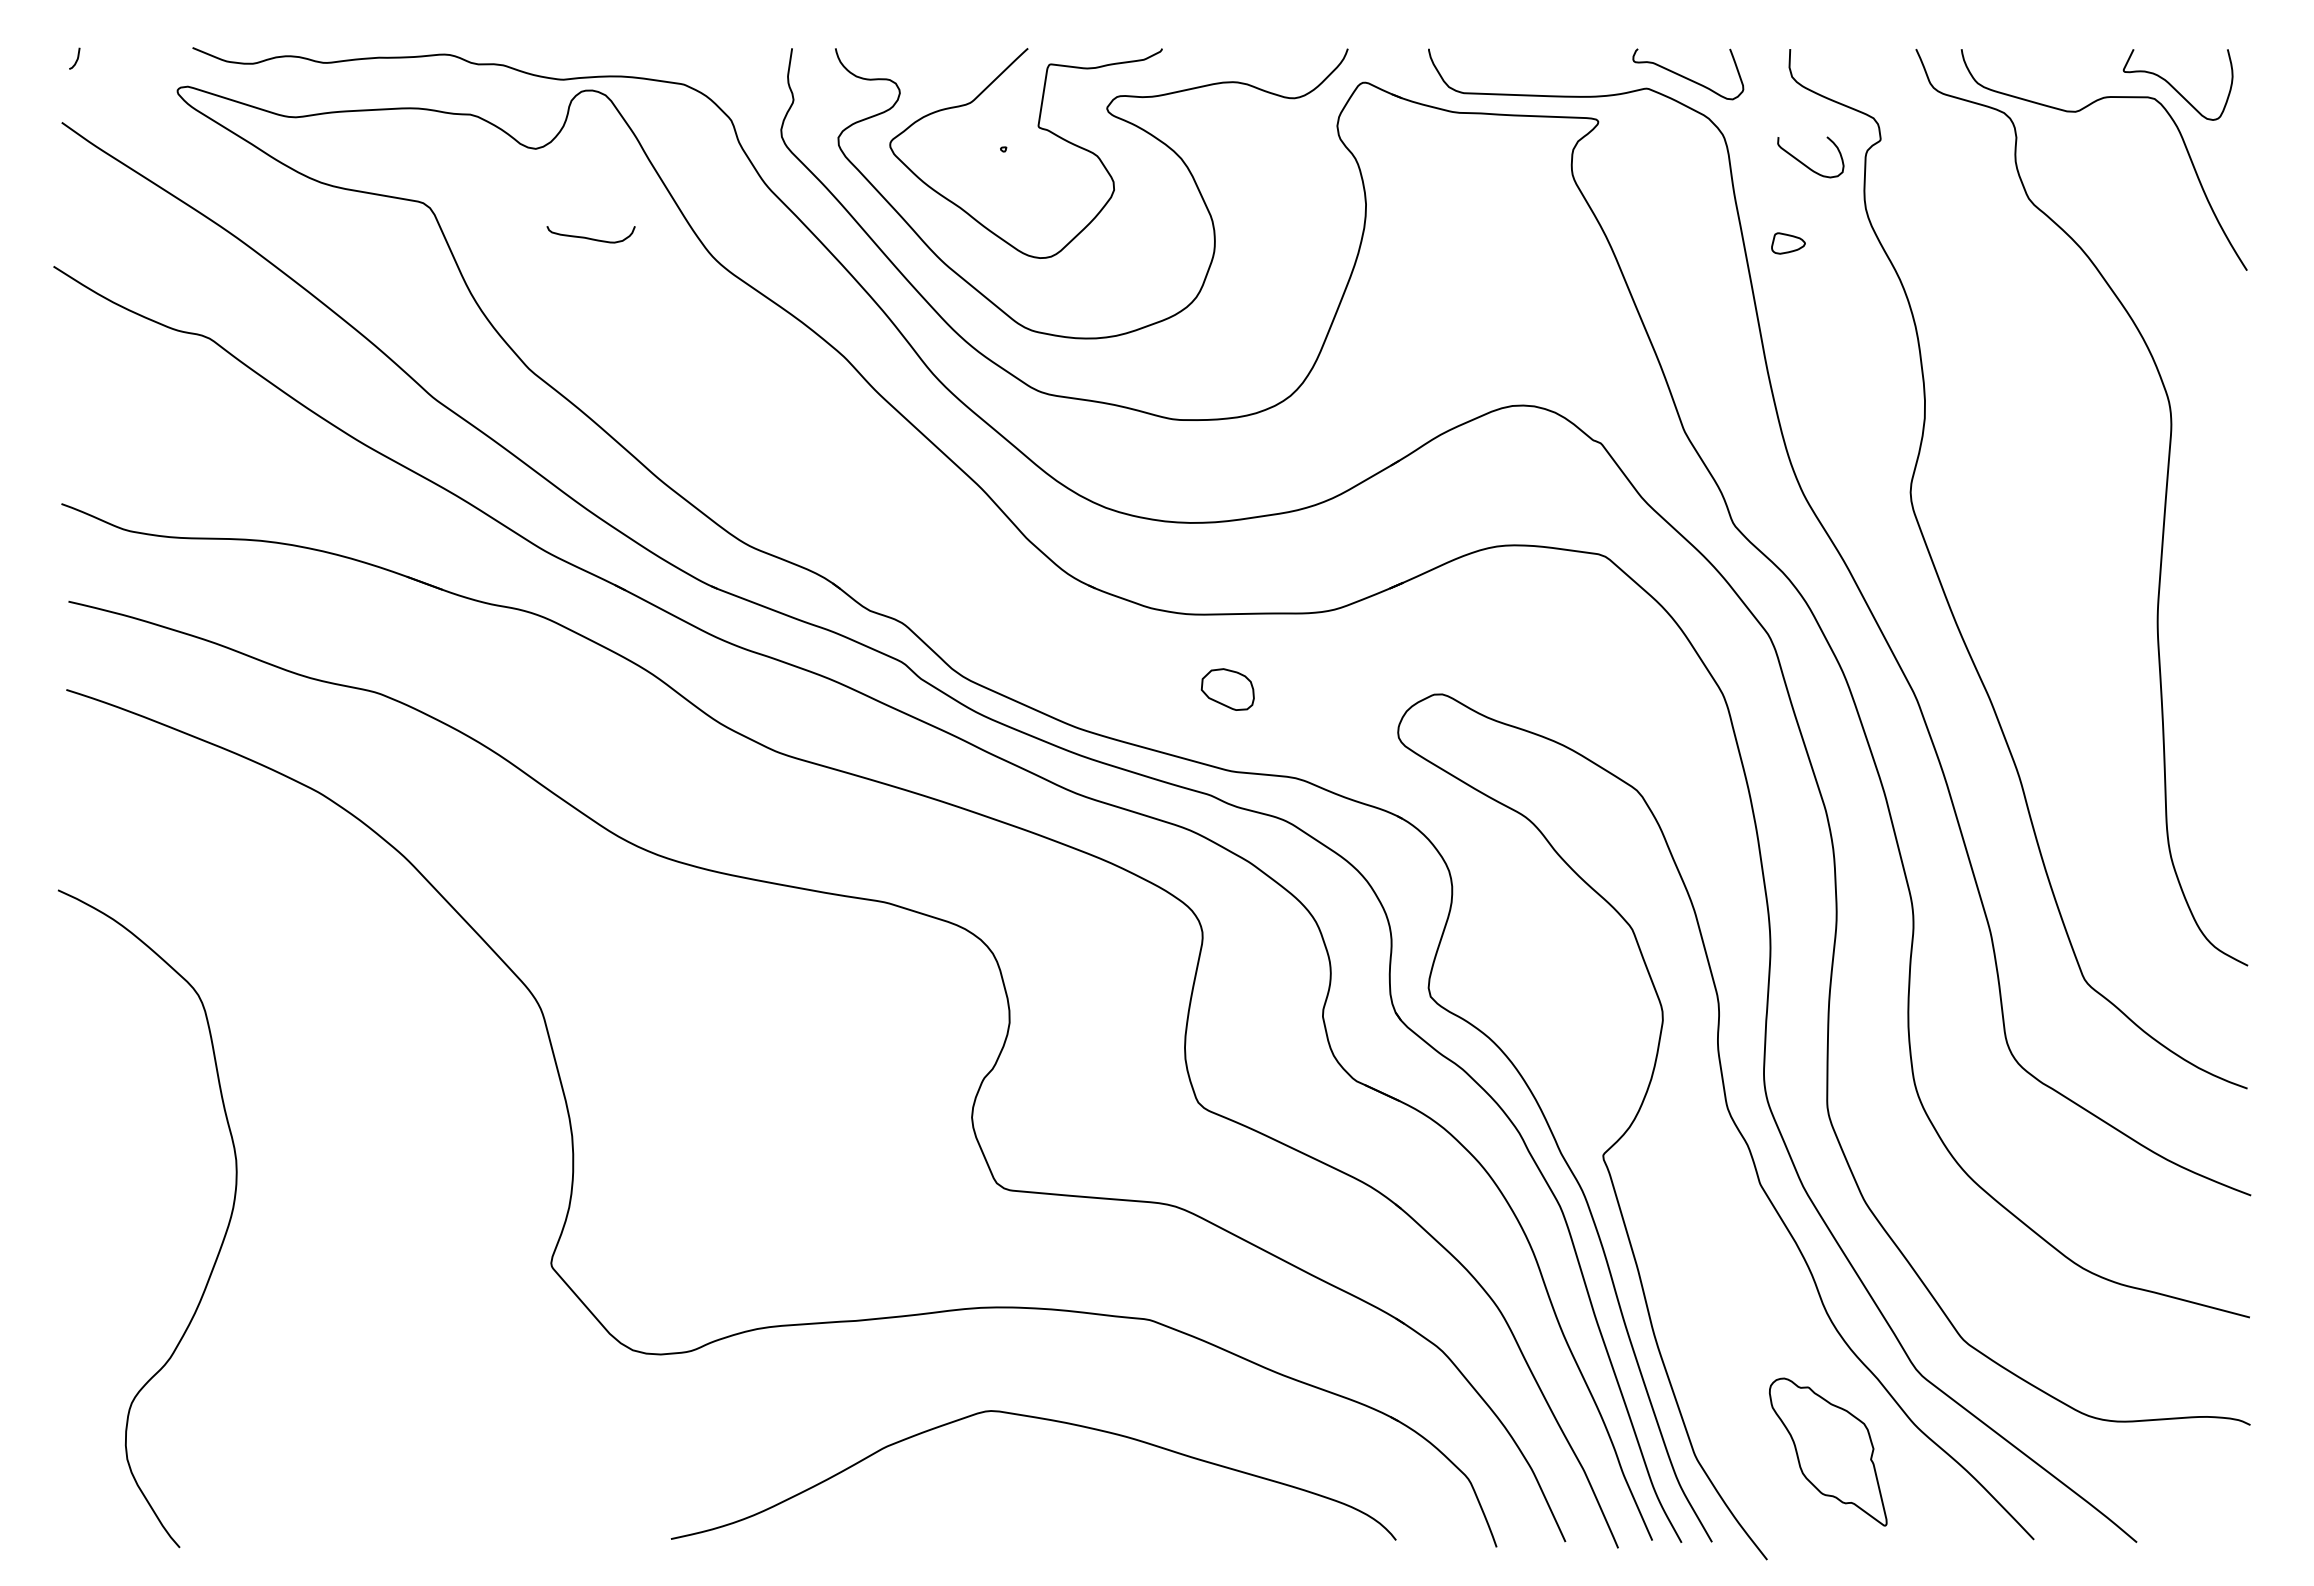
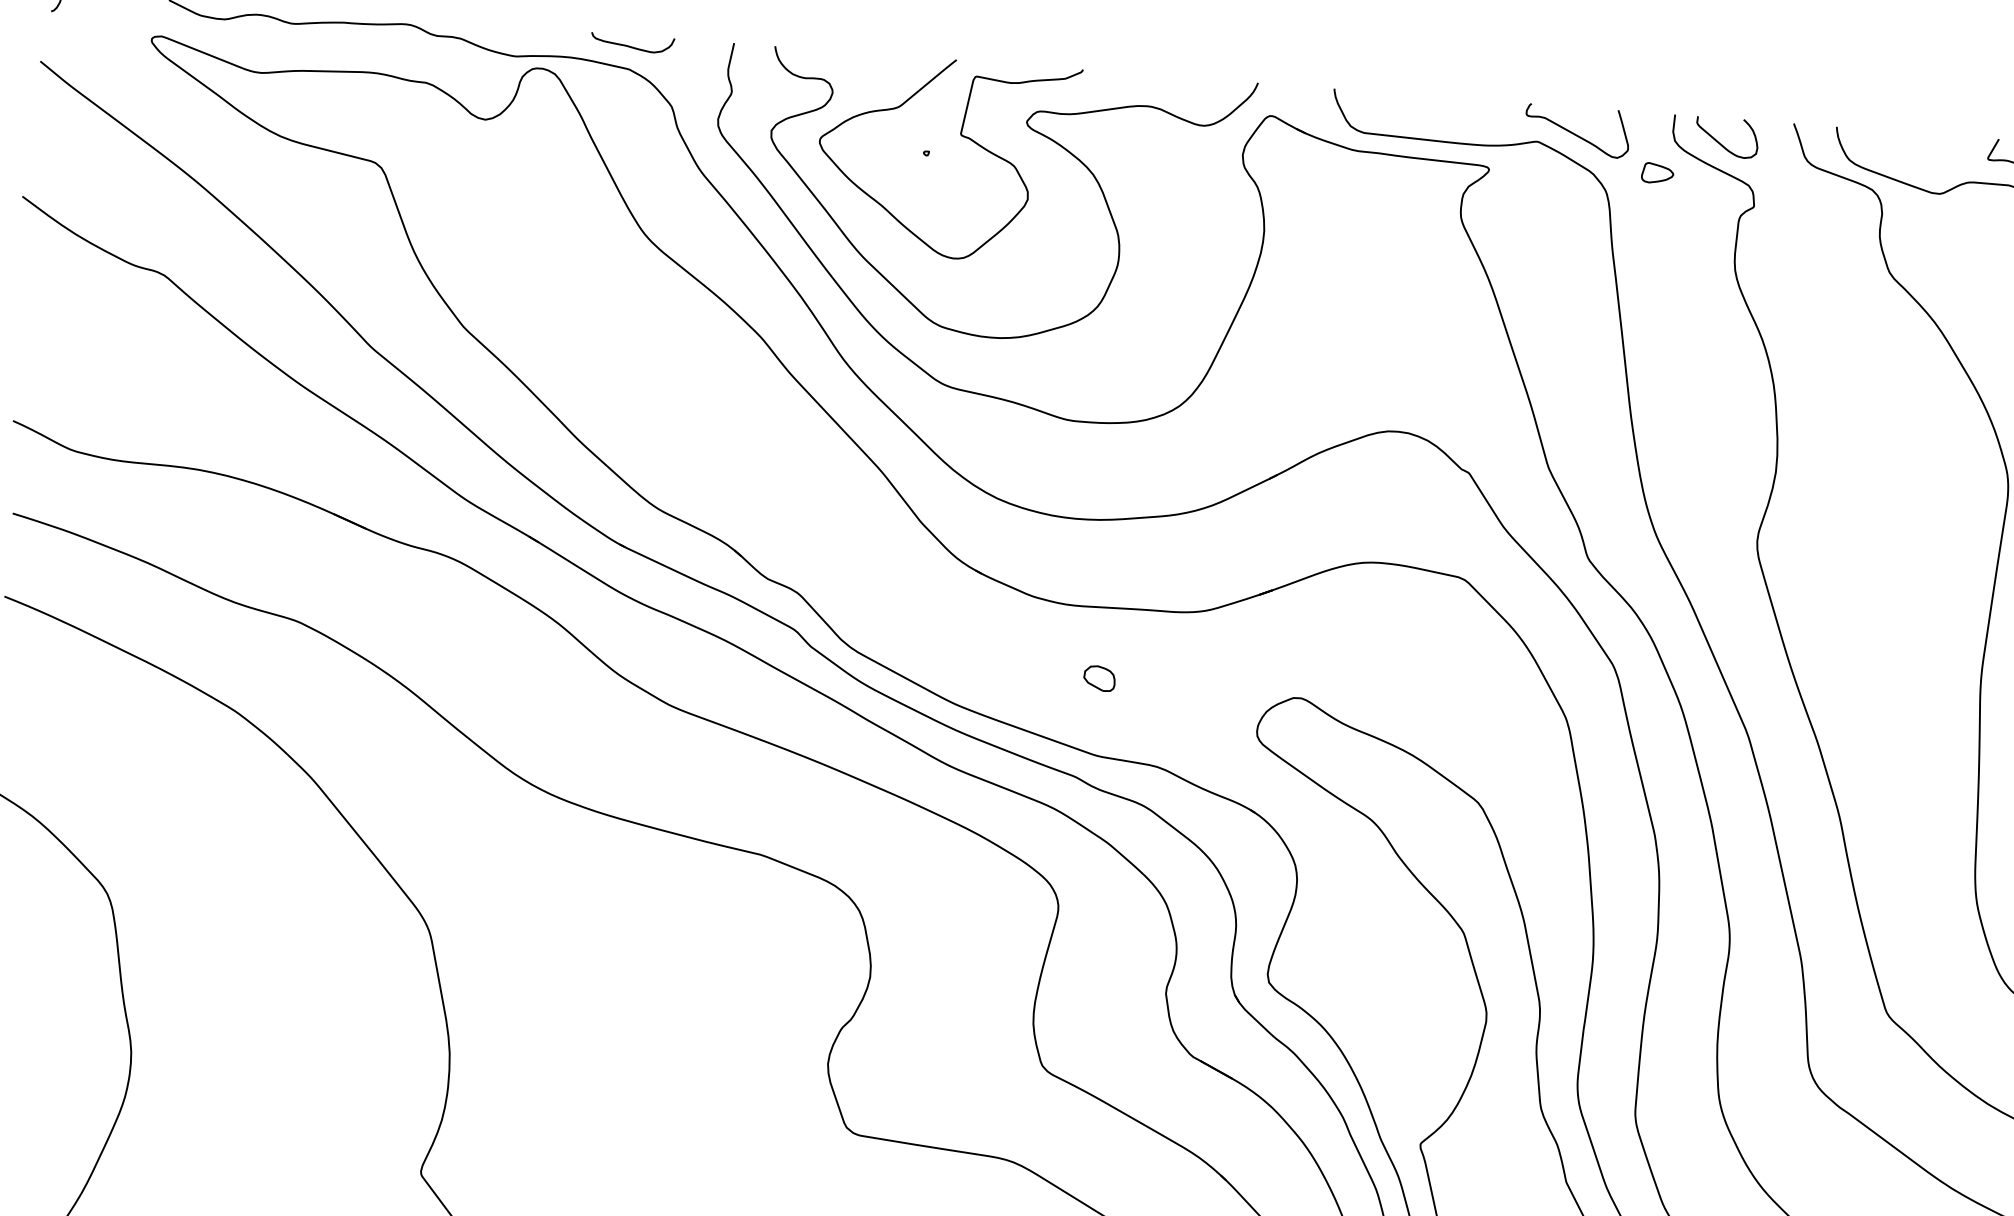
curve: (1804, 163) -> (1720, 143), moved
curve: (589, 237) -> (630, 45), moved
part: (1788, 243) -> (1657, 173), moved
part: (1227, 689) -> (1099, 678), size x0.62

